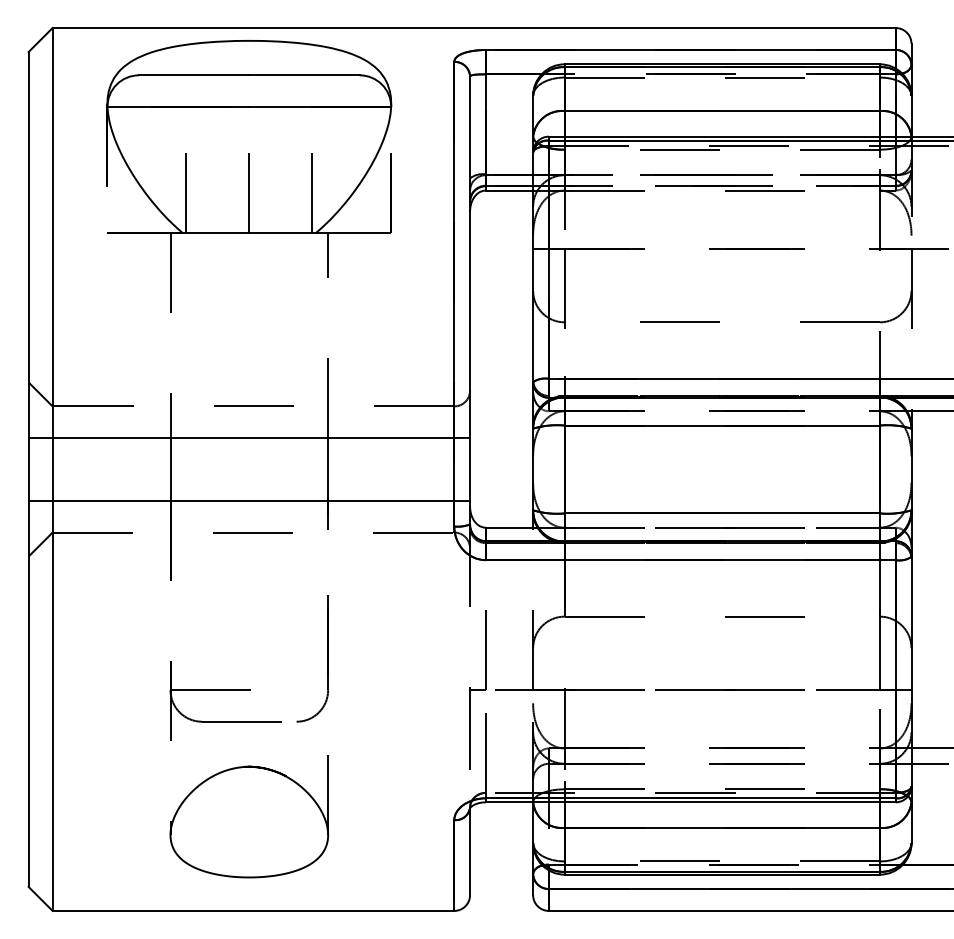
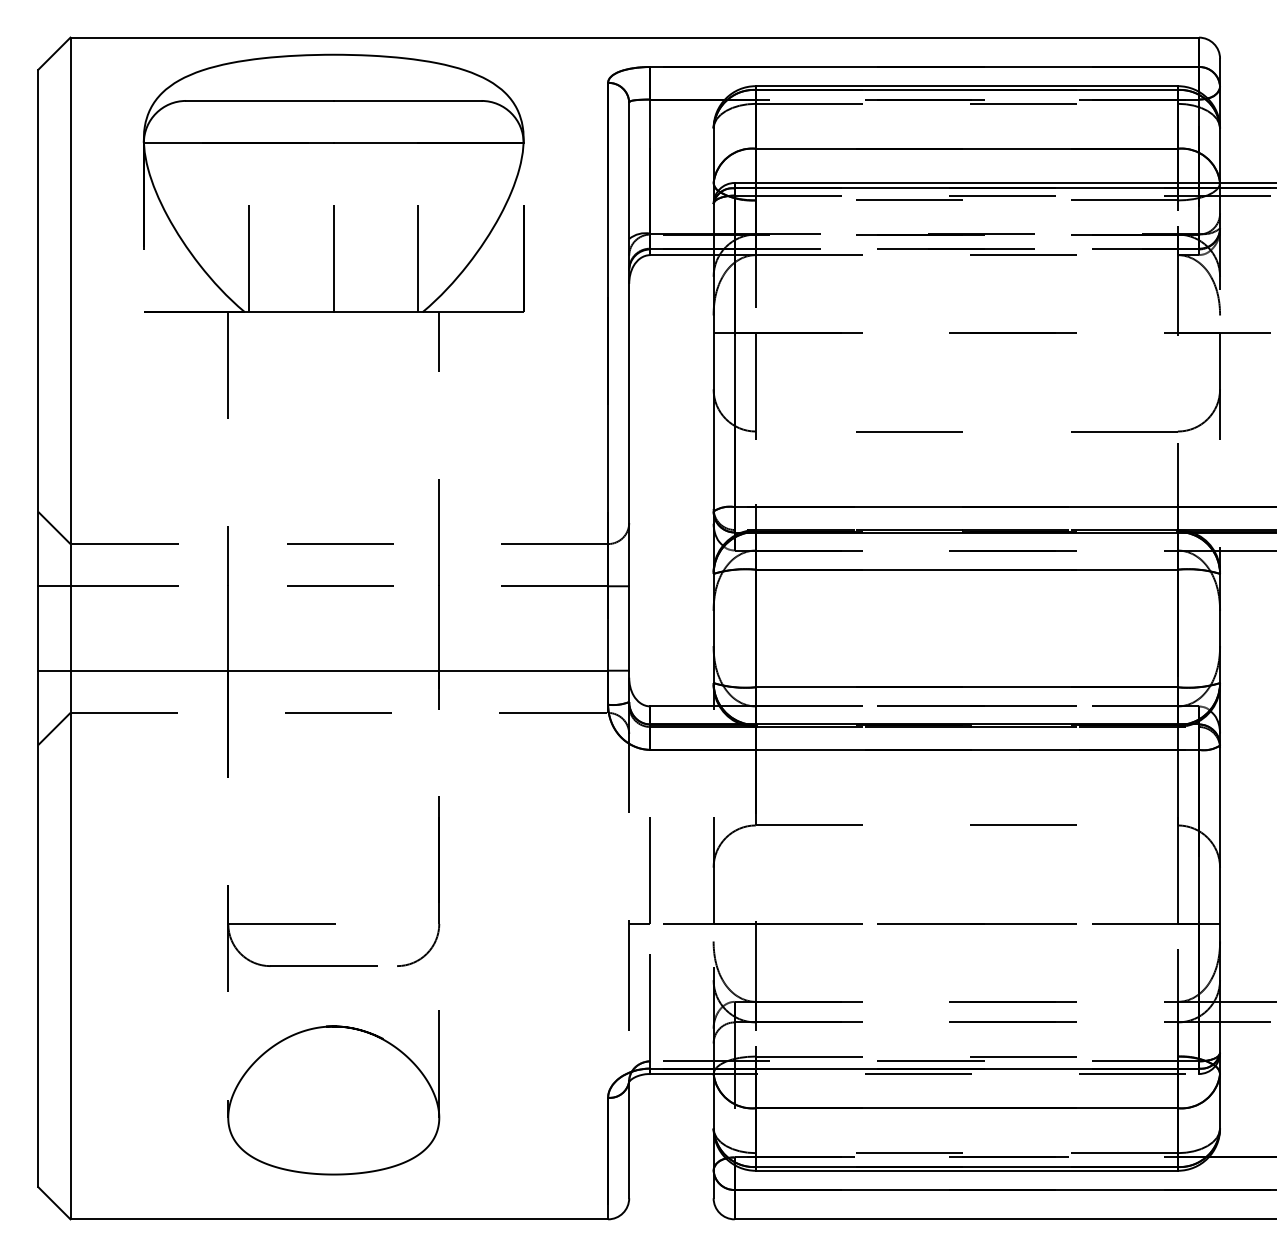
line: (253, 437) -> (339, 585), solid -> dashed
line: (690, 802) -> (924, 1074), solid -> dashed

